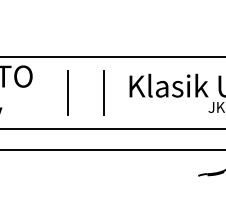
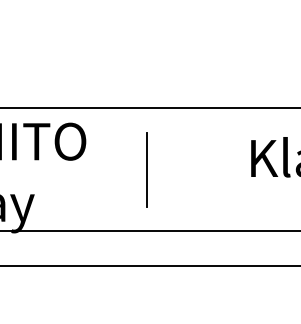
line: (103, 92) -> (206, 168), removed

